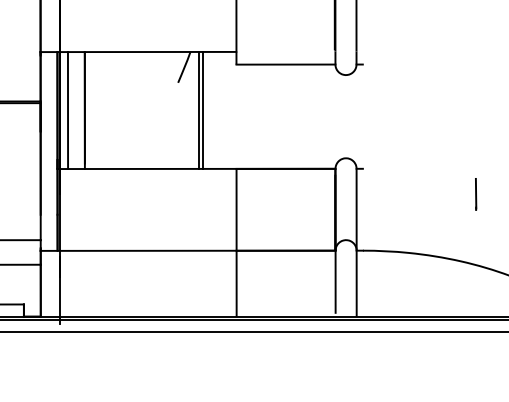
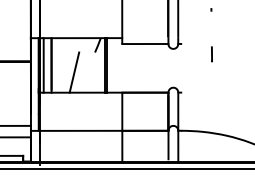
line: (134, 125) -> (74, 72), added
line: (475, 194) -> (211, 54), moved

